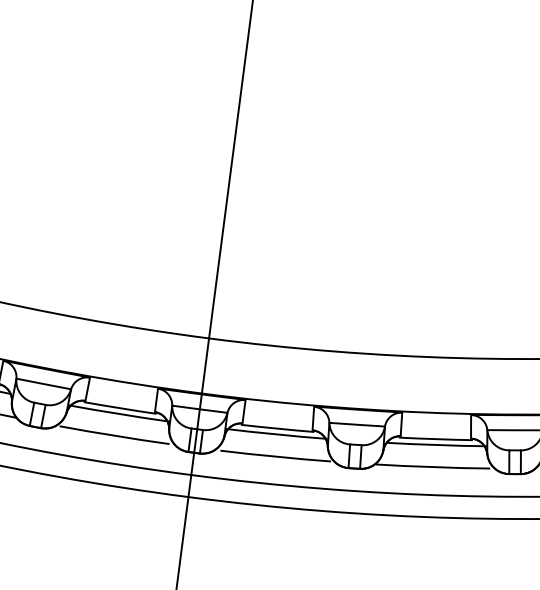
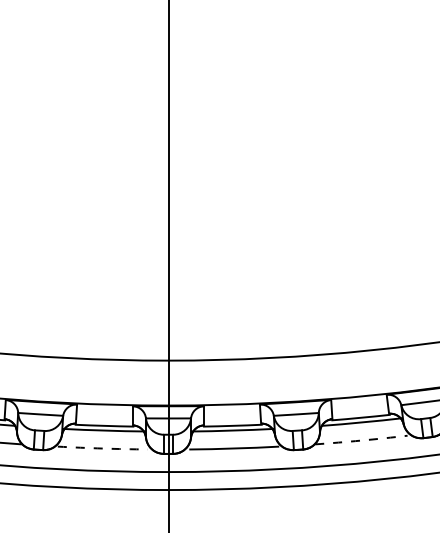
arc: (114, 435) -> (102, 448), solid -> dashed
arc: (432, 467) -> (361, 440), solid -> dashed

